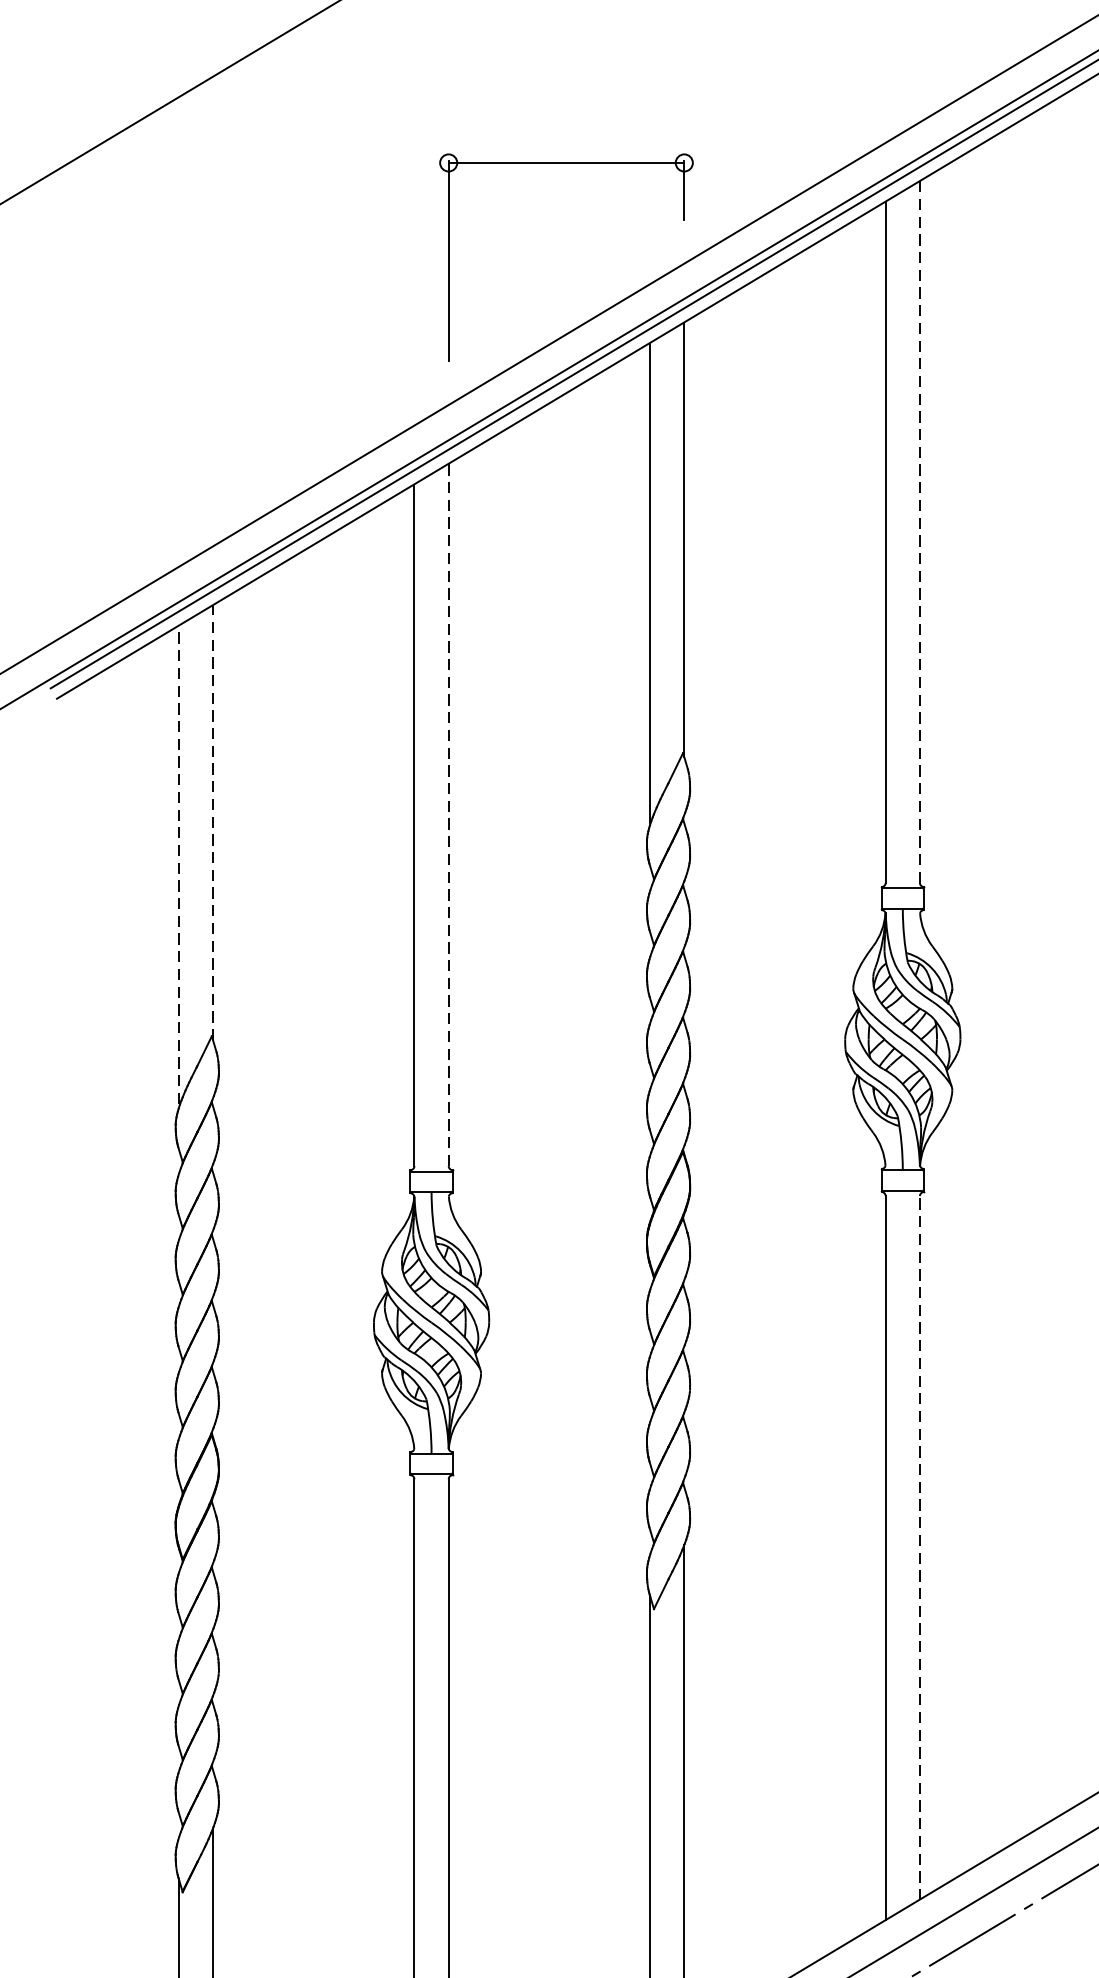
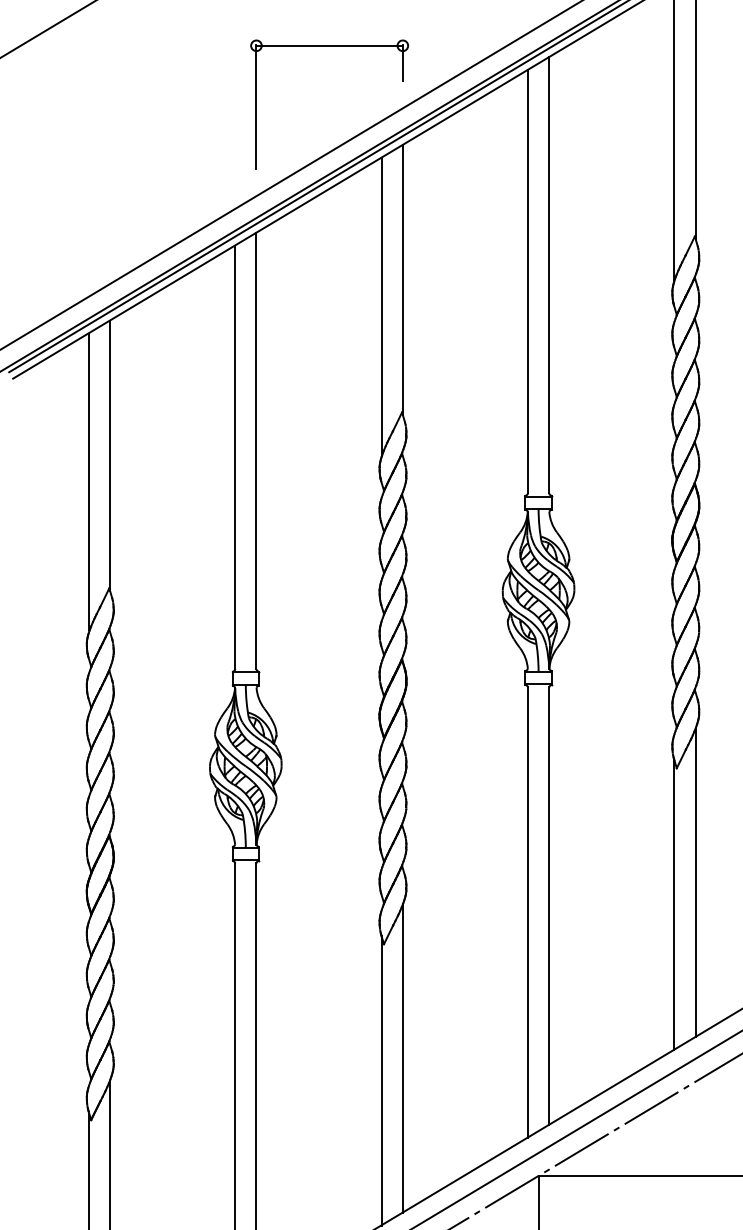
line: (920, 531) -> (549, 274), dashed -> solid
line: (448, 814) -> (256, 450), dashed -> solid
line: (213, 824) -> (110, 456), dashed -> solid
line: (178, 864) -> (88, 481), dashed -> solid
line: (920, 1548) -> (549, 906), dashed -> solid

